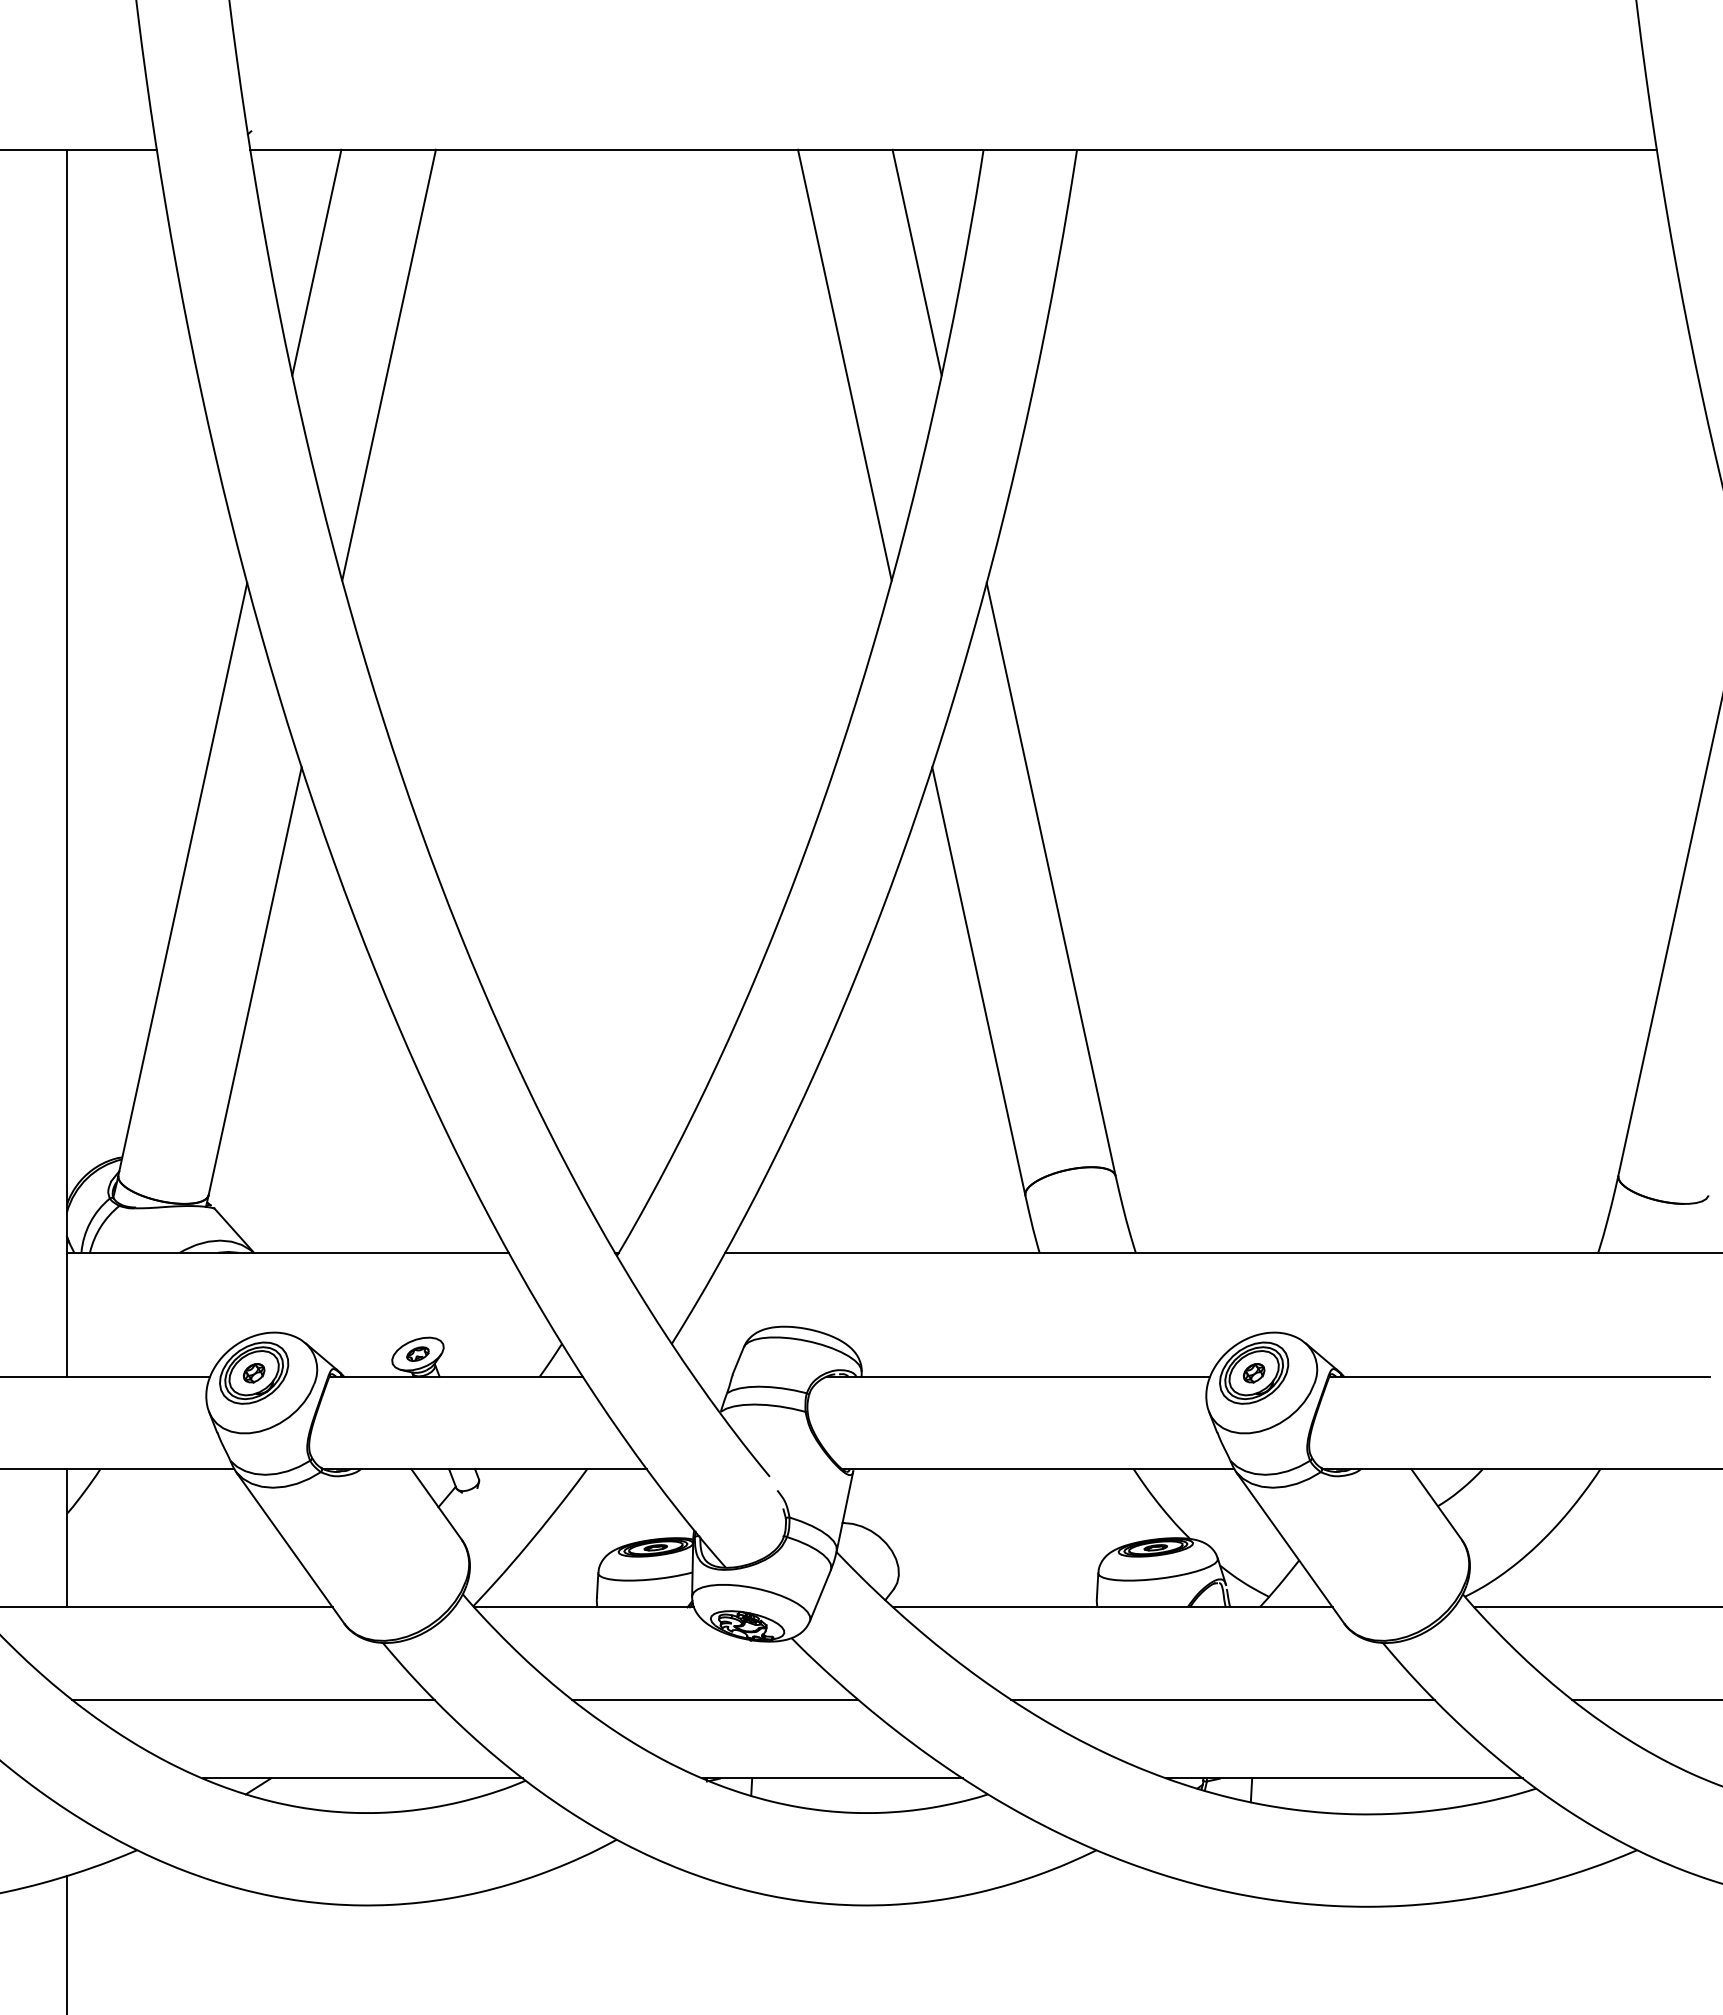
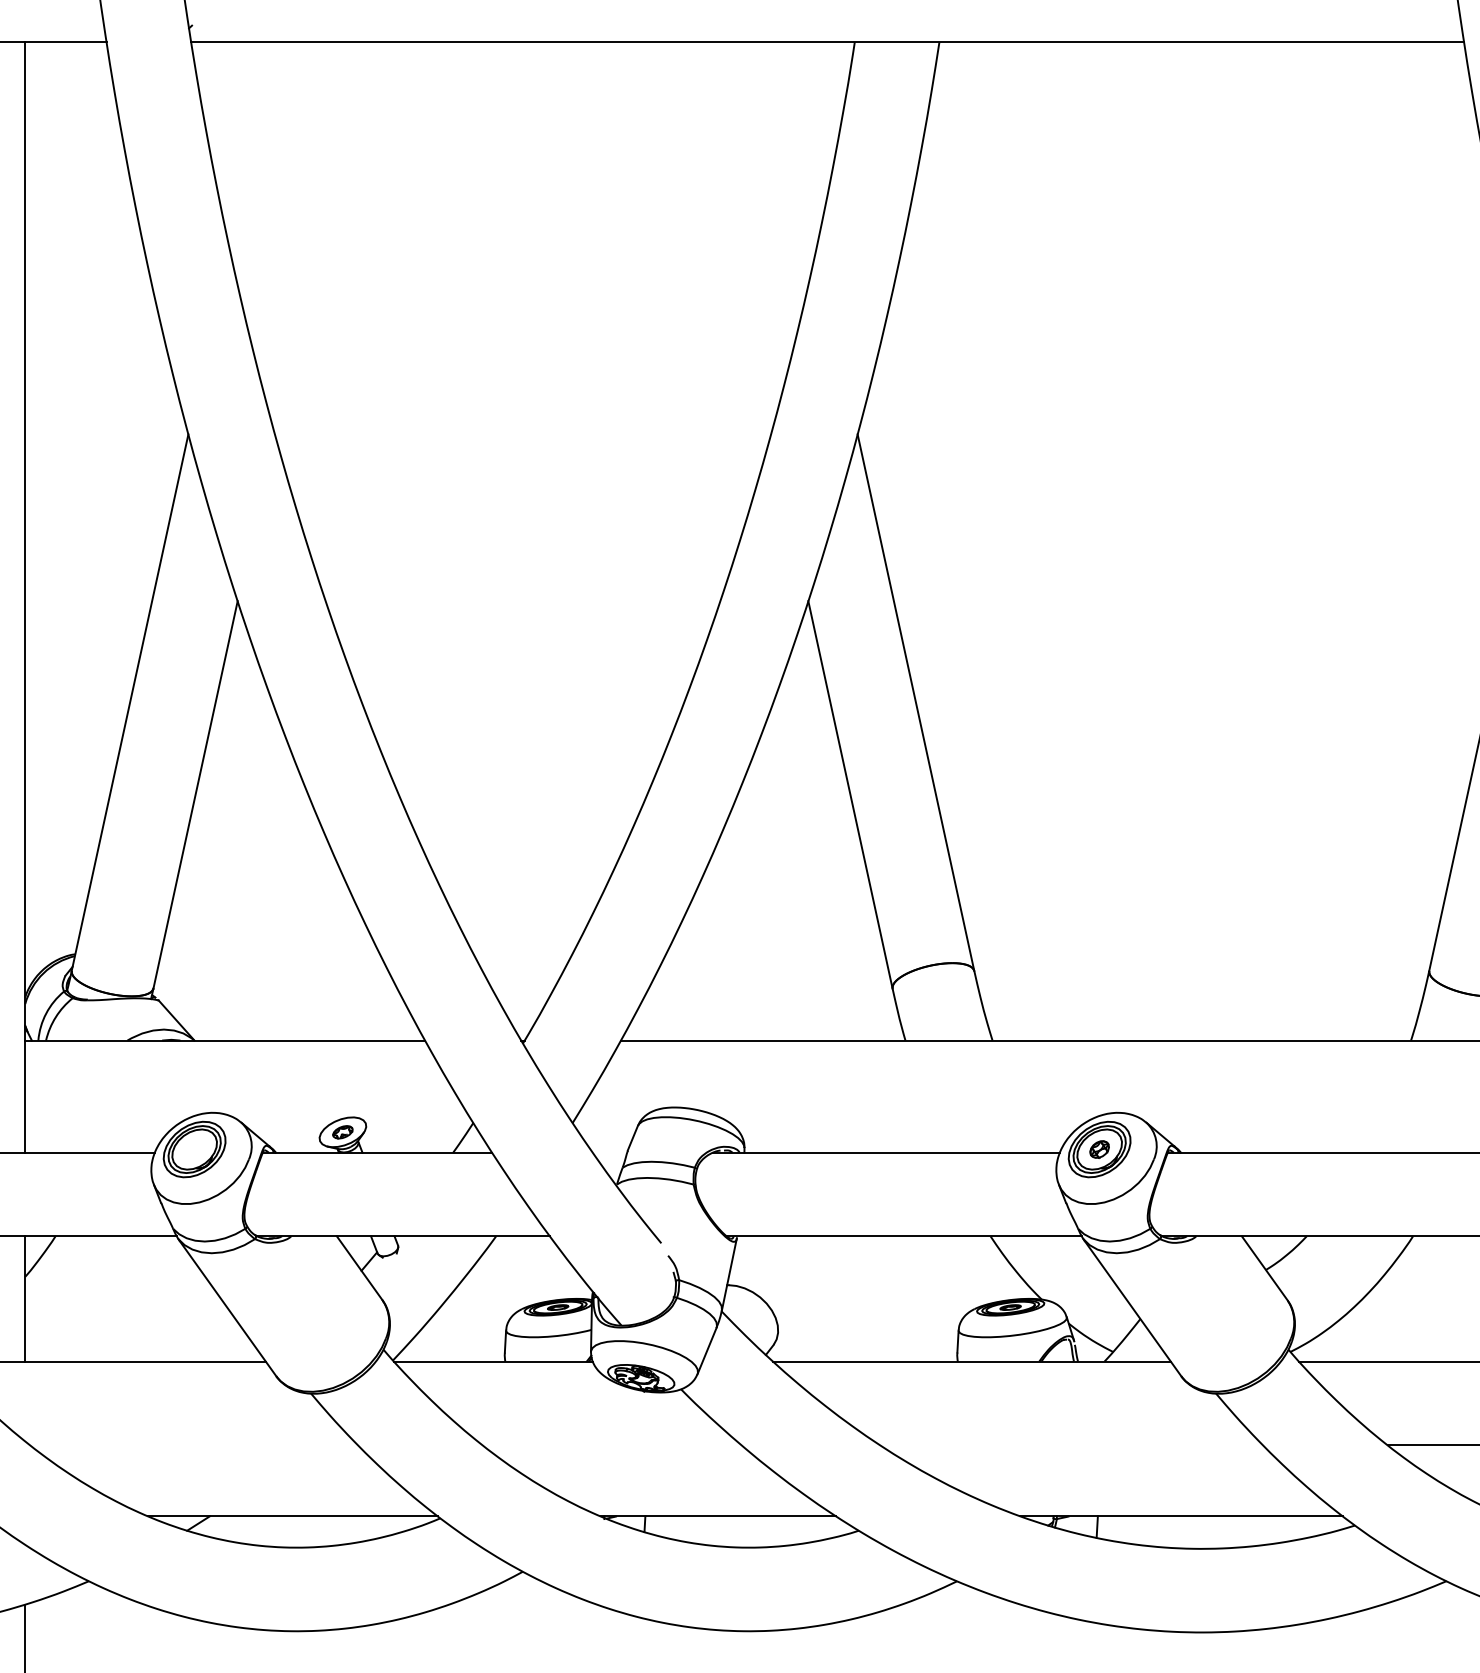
line: (316, 262) -> (251, 144), removed
line: (916, 262) -> (794, 144), removed
line: (388, 364) -> (316, 236), removed
line: (844, 364) -> (728, 236), removed
part: (253, 1373) -> (194, 1149), removed
line: (253, 1699) -> (194, 1444), removed
line: (715, 1699) -> (612, 1444), removed
line: (1222, 1699) -> (1071, 1444), removed

